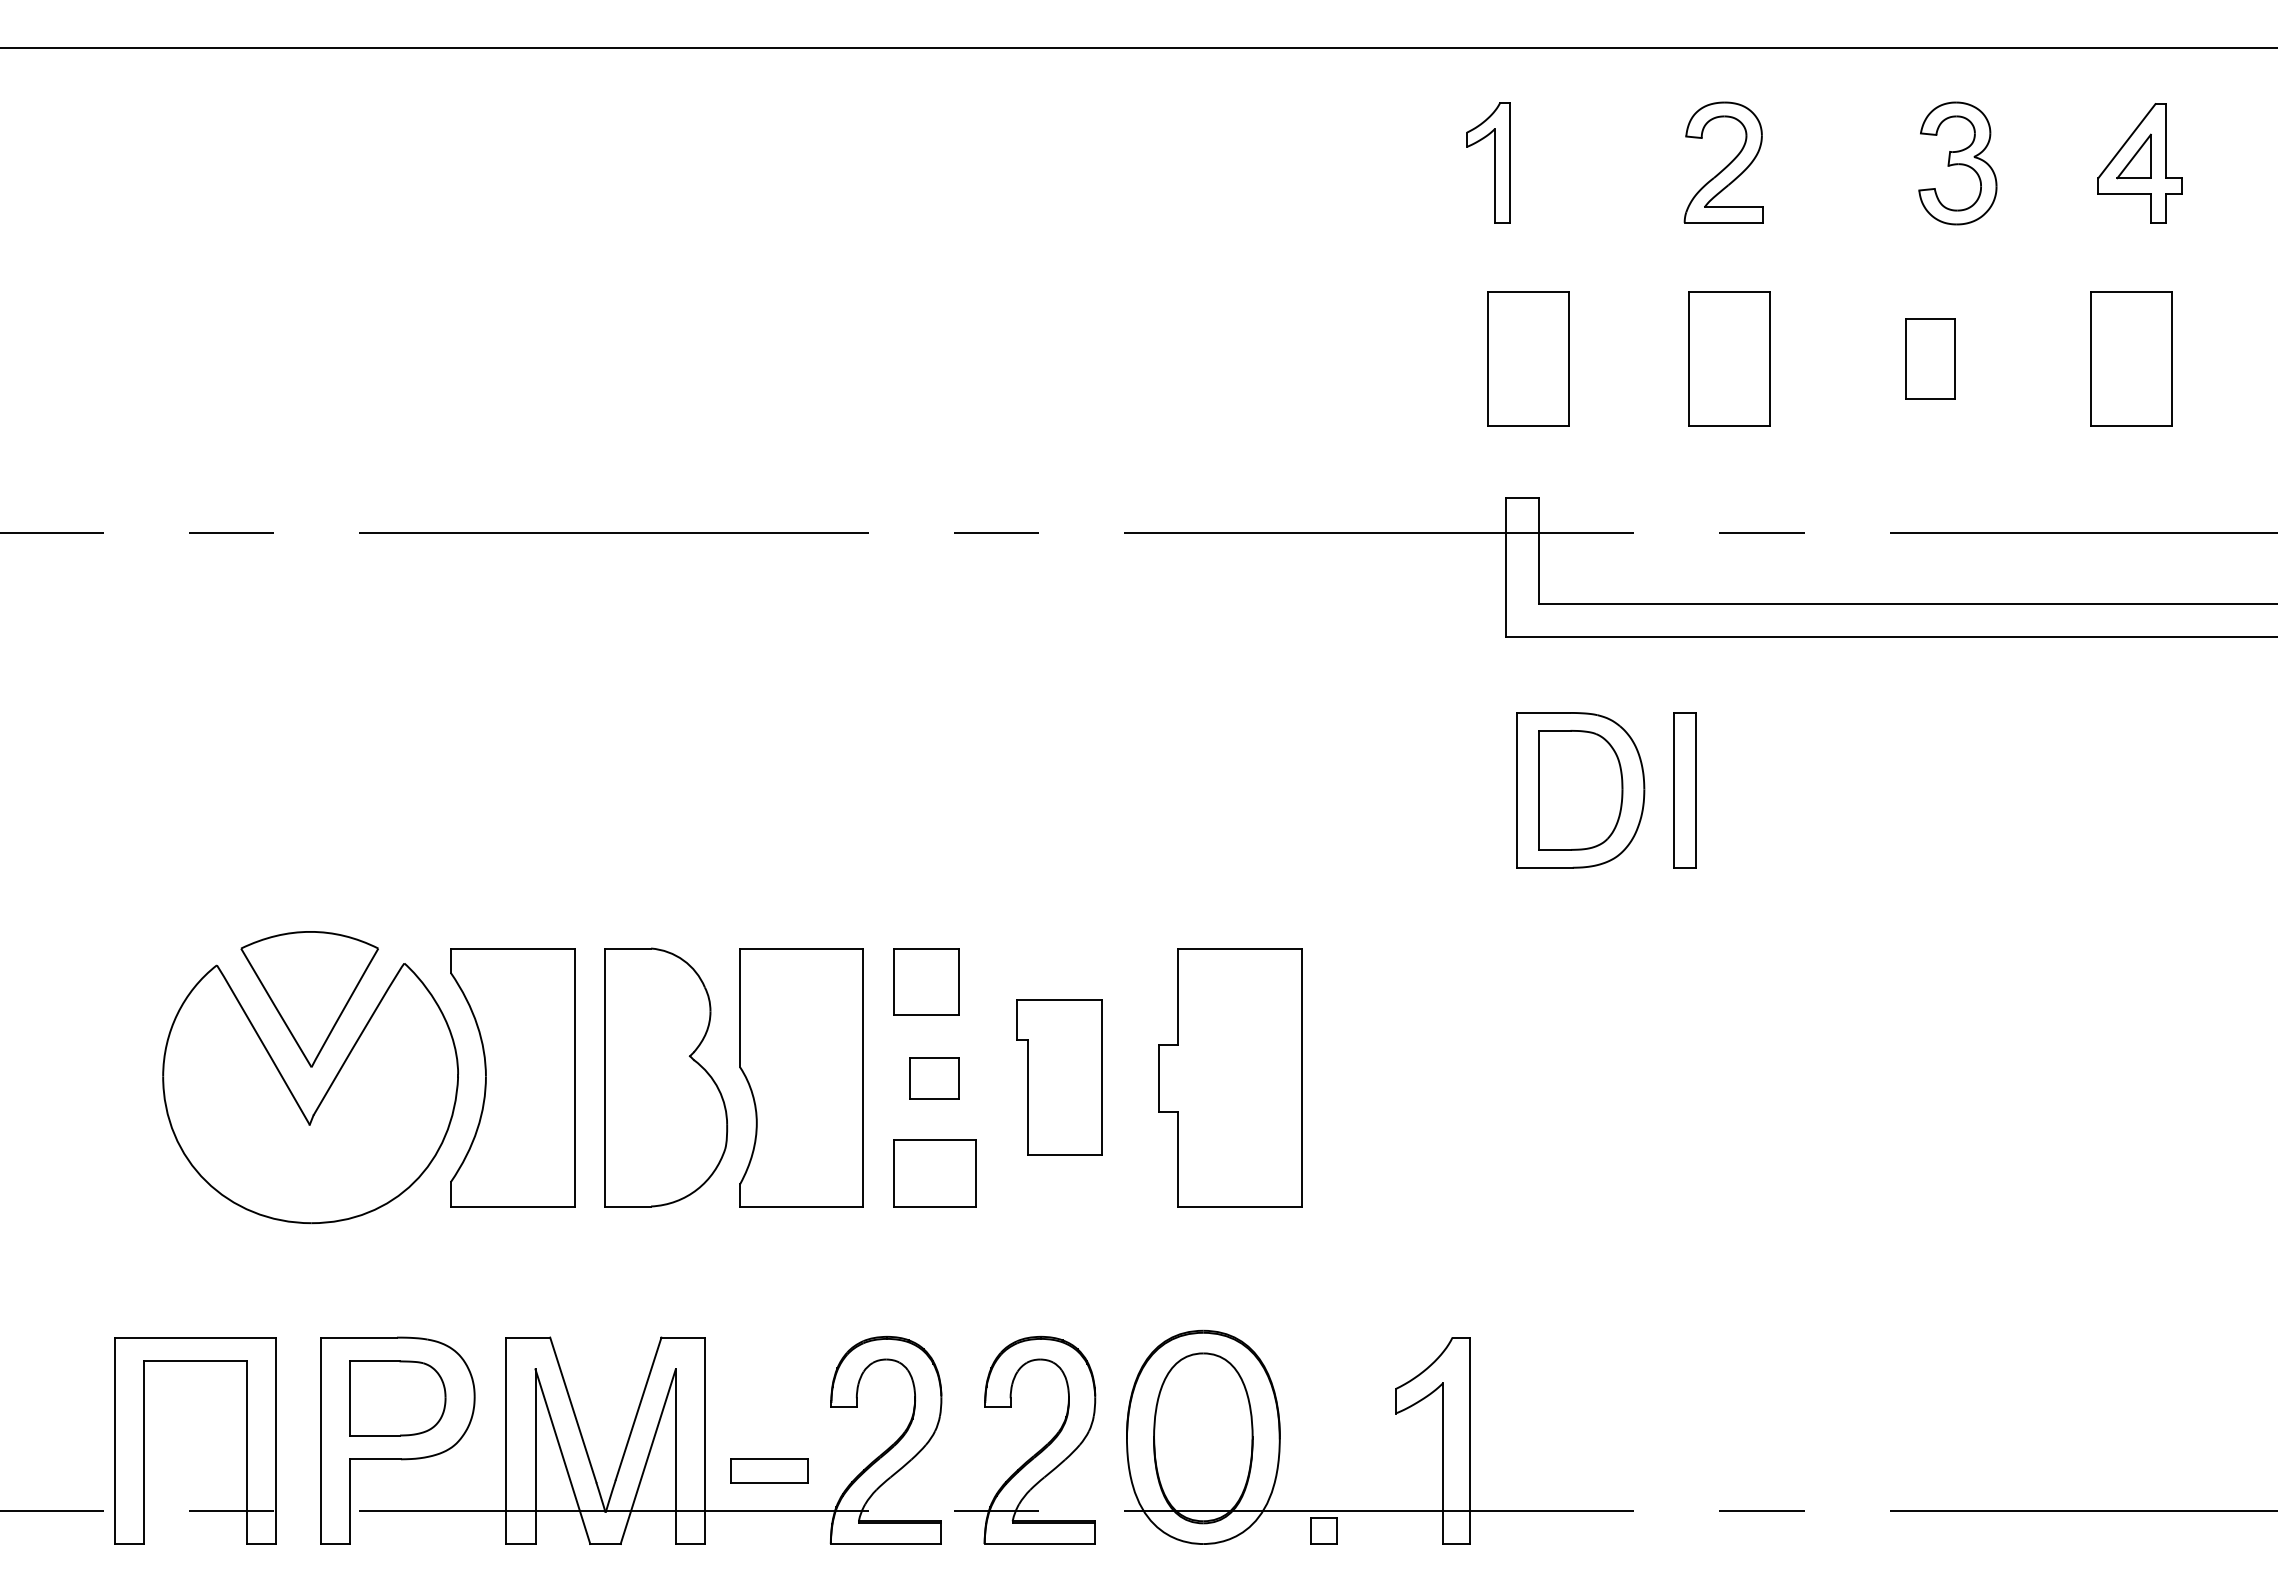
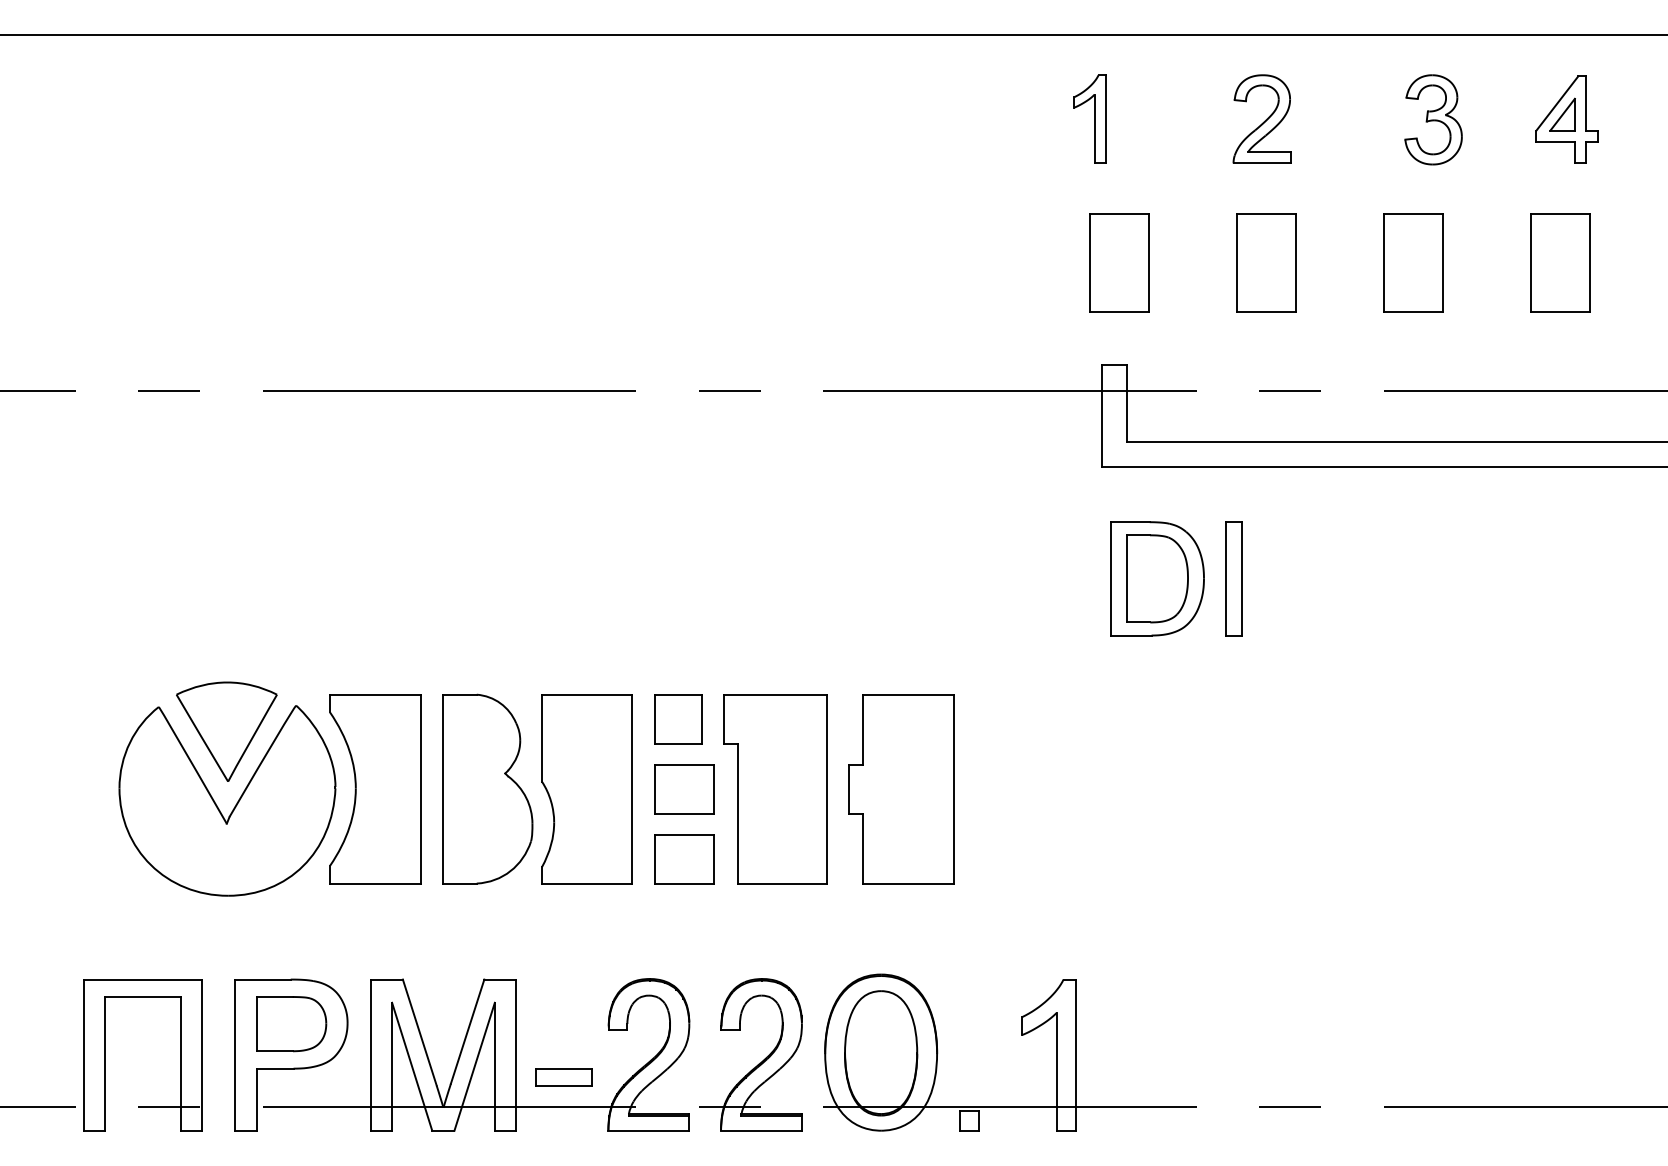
part: (1930, 358) -> (1413, 262), size x1.67
part: (1059, 1077) -> (775, 789), size x1.67
part: (934, 1078) -> (684, 789), size x1.67

